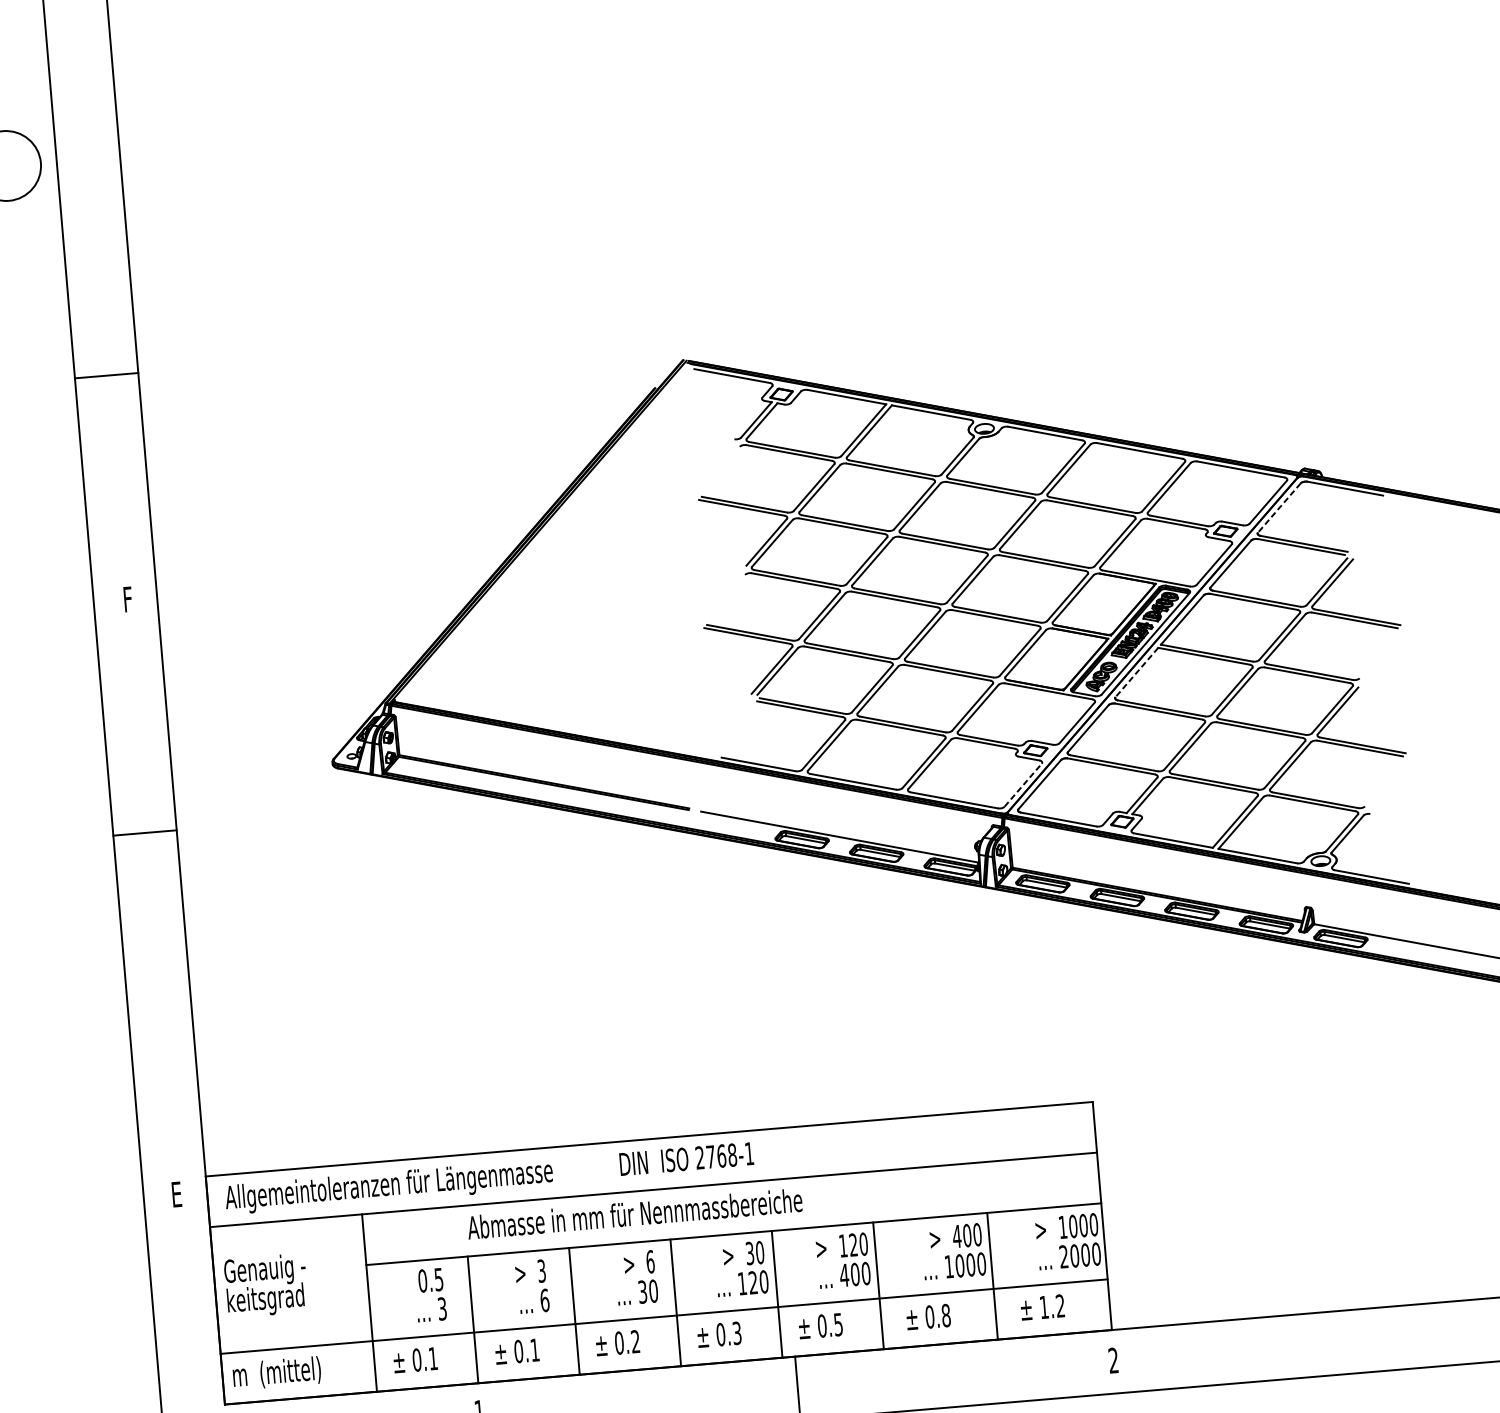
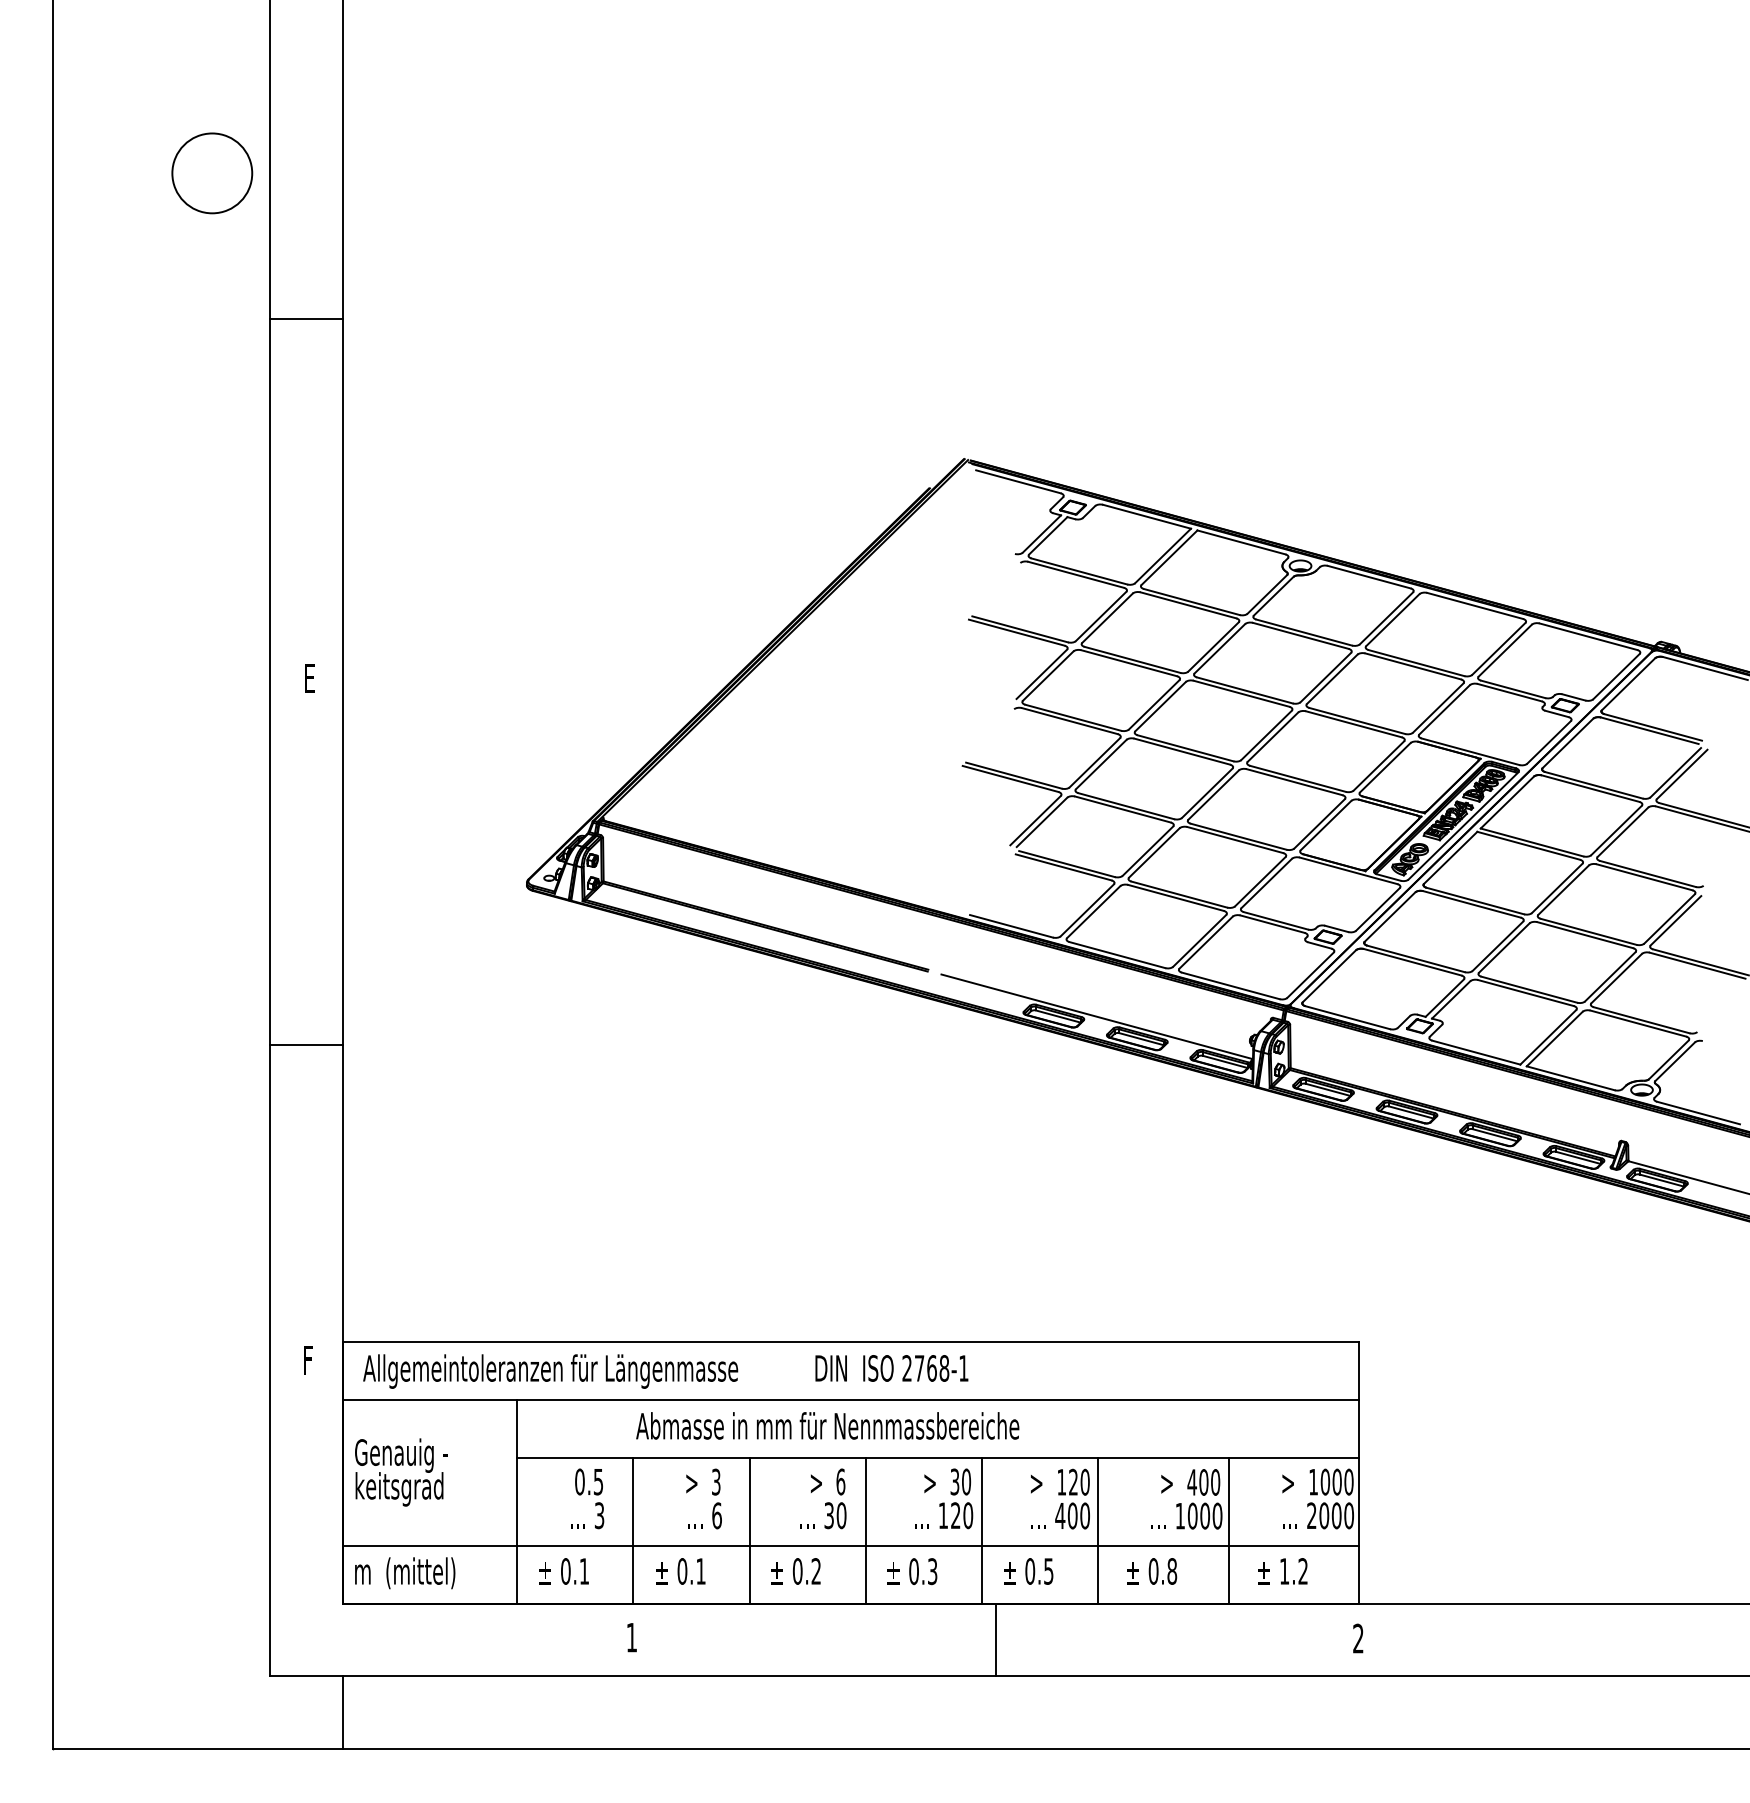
line: (106, 375) -> (306, 318), moved
line: (1279, 508) -> (1628, 684), dashed -> solid
text: (128, 599) -> (310, 678), F -> E
line: (1136, 673) -> (1450, 858), dashed -> solid
line: (1023, 784) -> (1310, 974), dashed -> solid
line: (144, 832) -> (306, 1044), moved
text: (177, 1194) -> (308, 1360), E -> F

